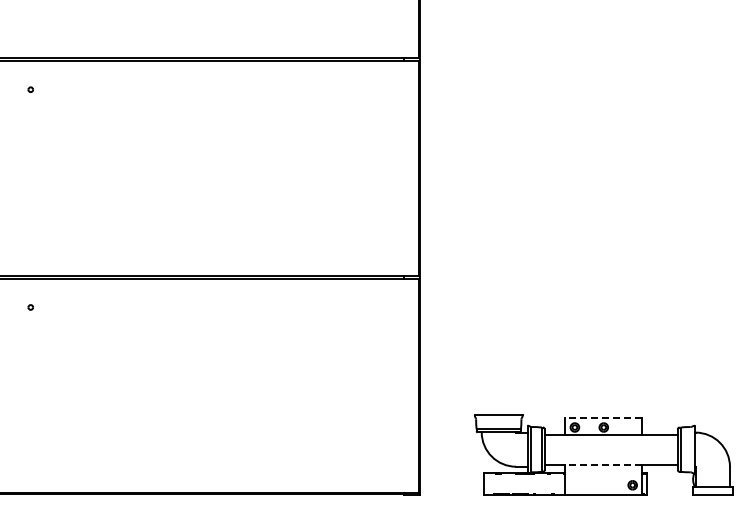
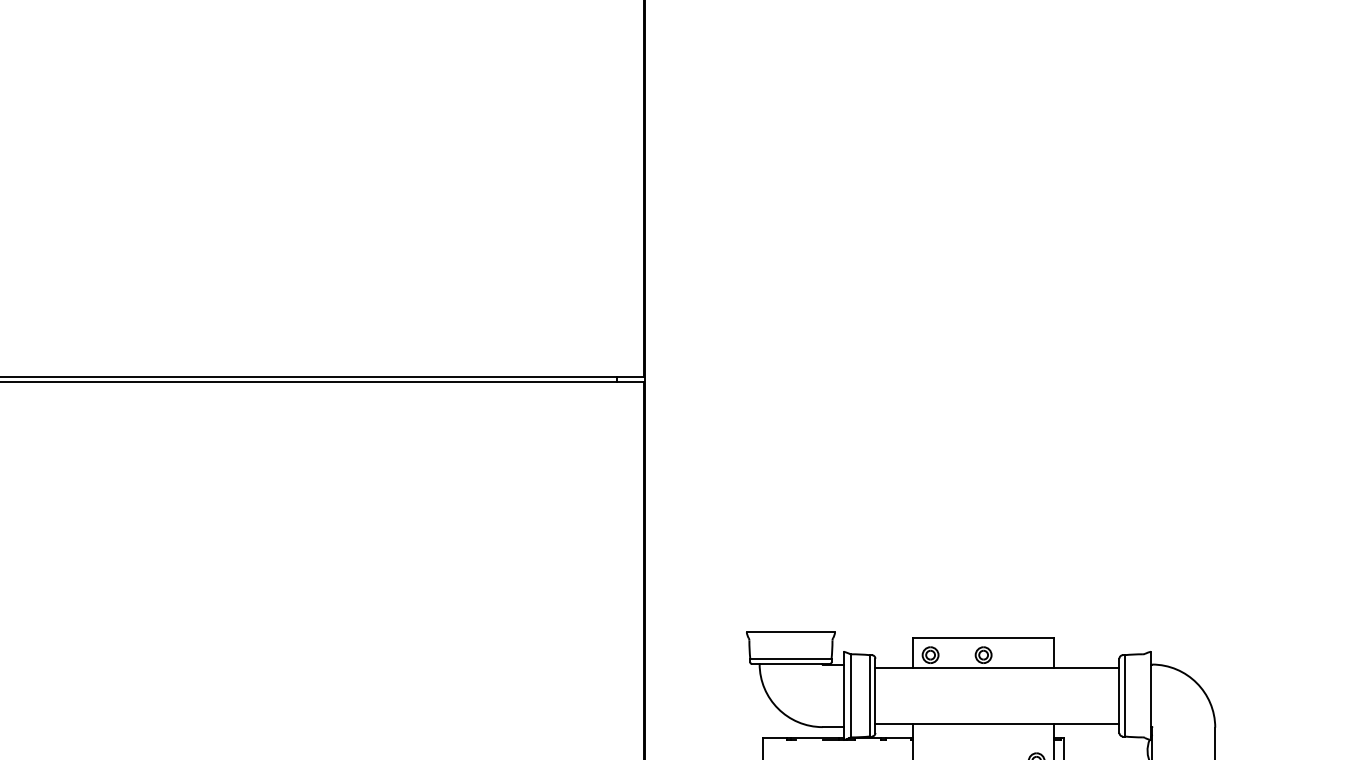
line: (603, 417) -> (983, 636), dashed -> solid
line: (603, 464) -> (983, 723), dashed -> solid

